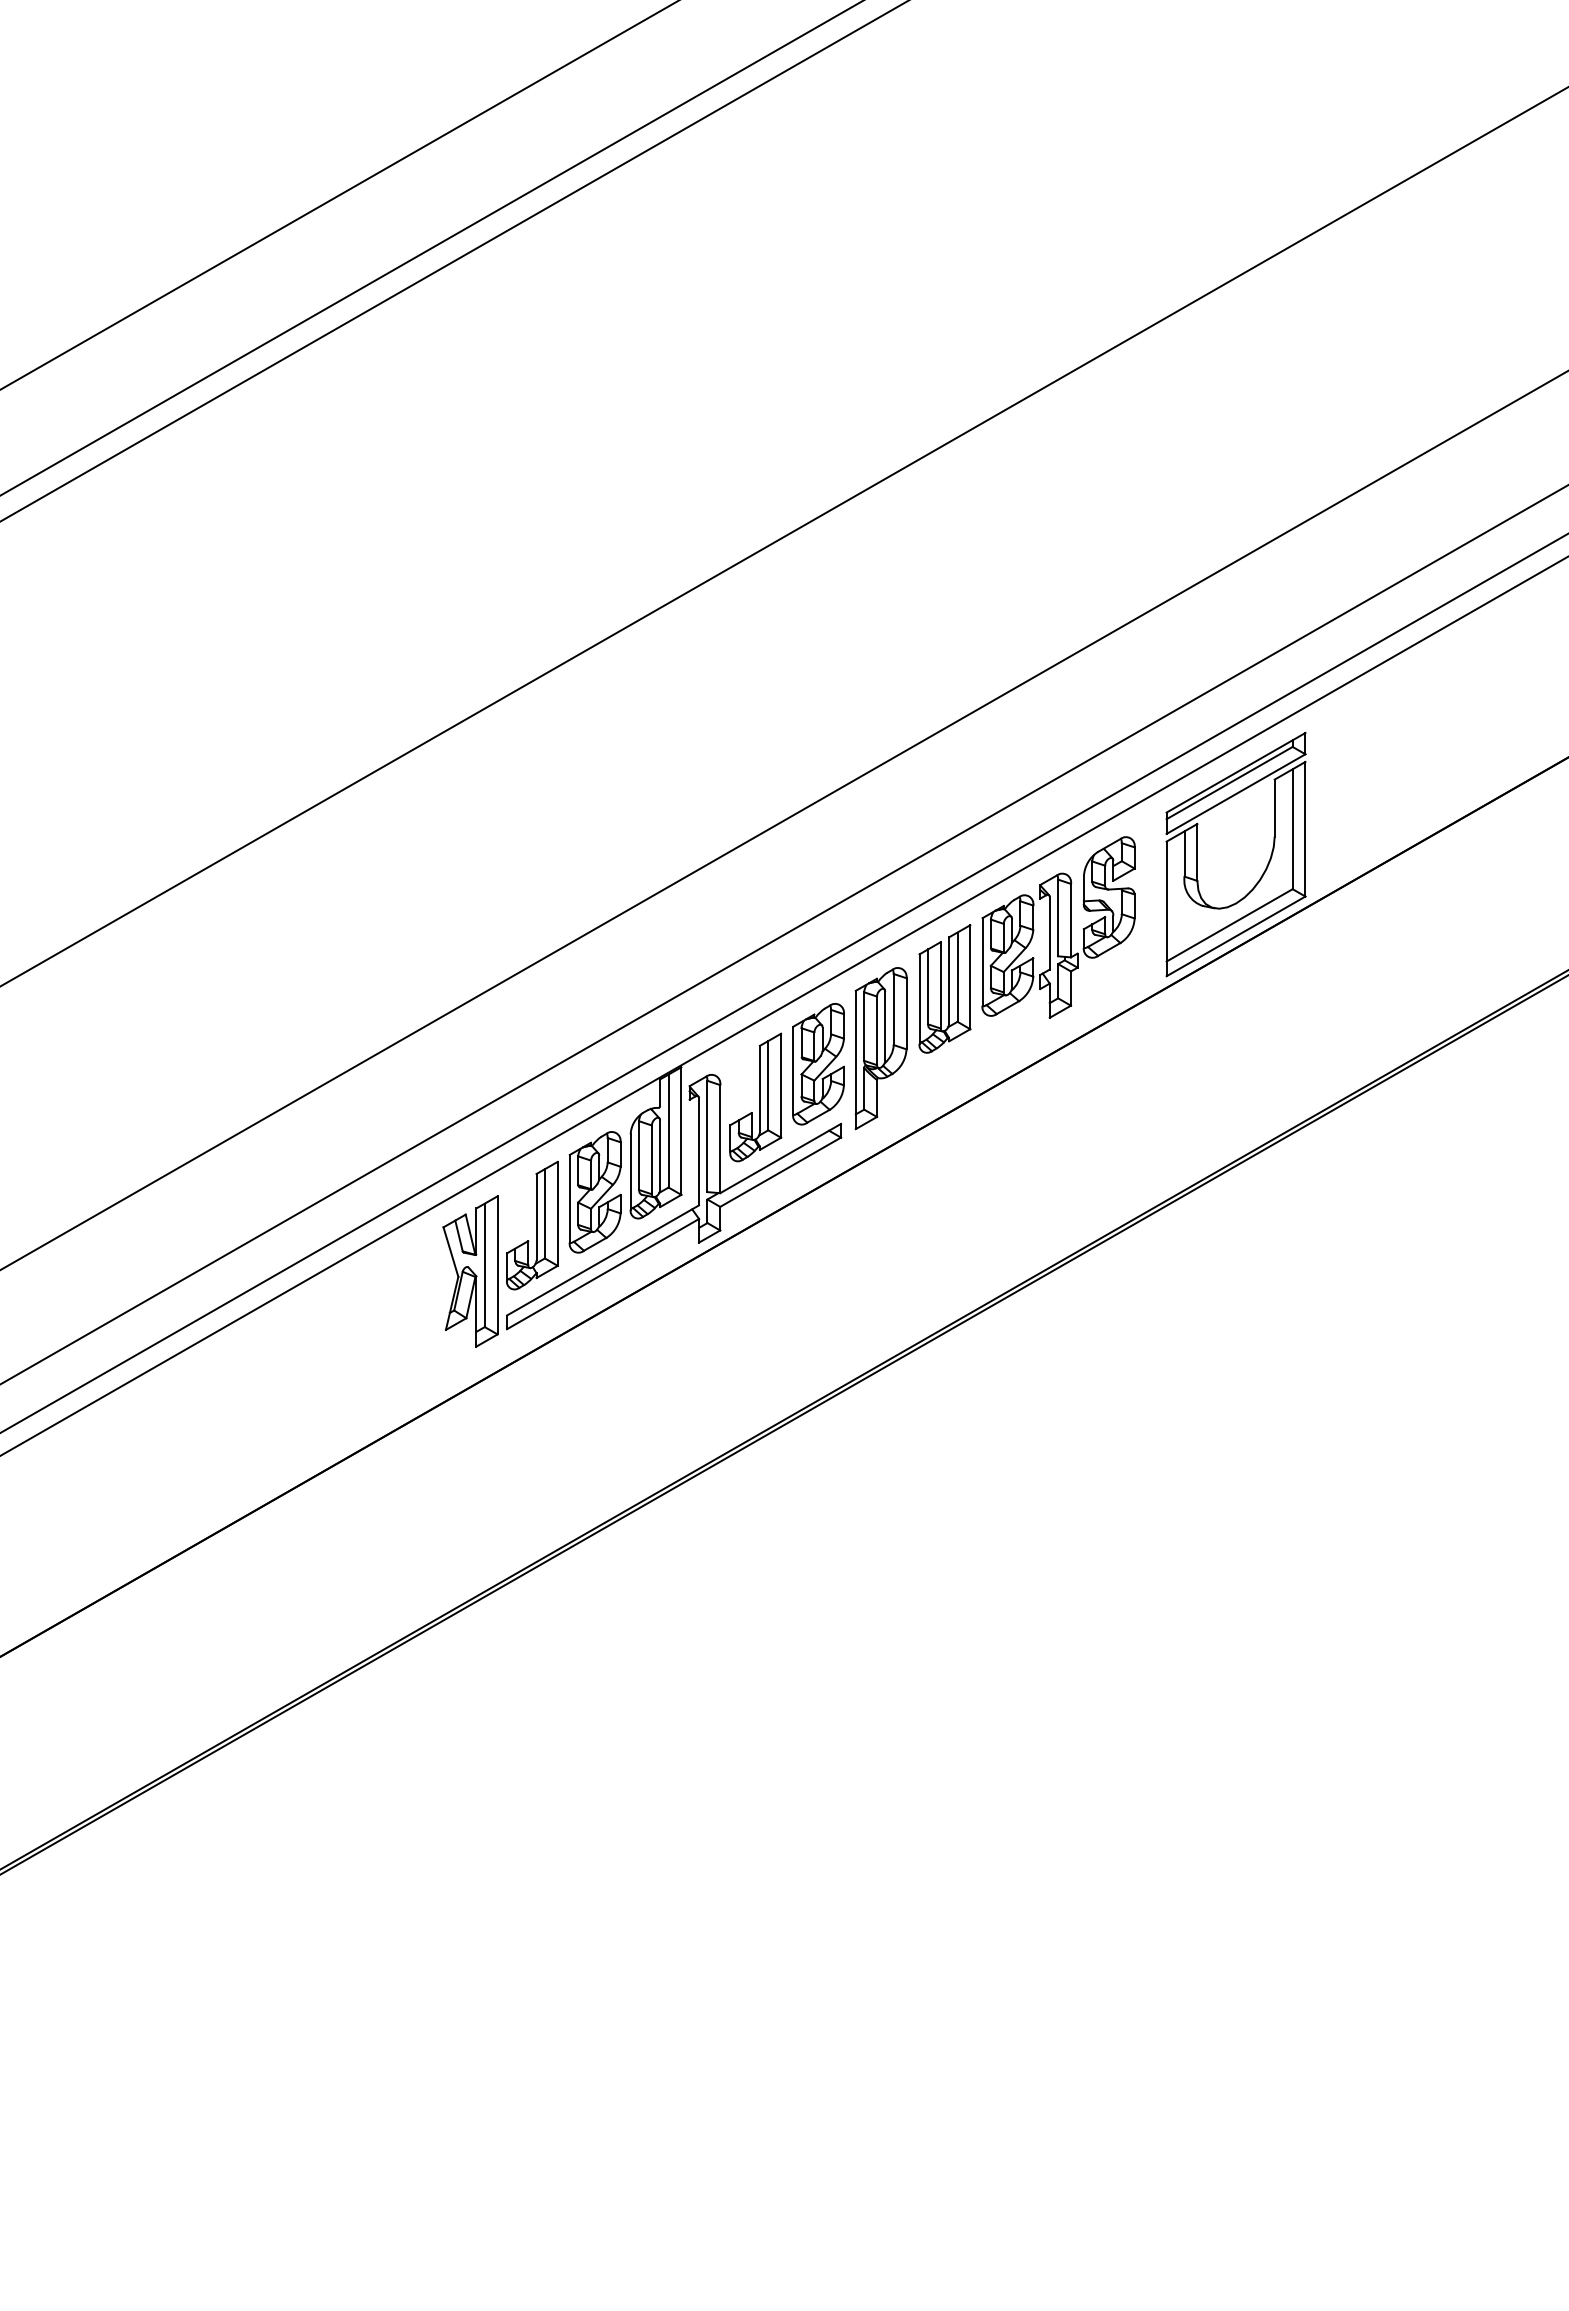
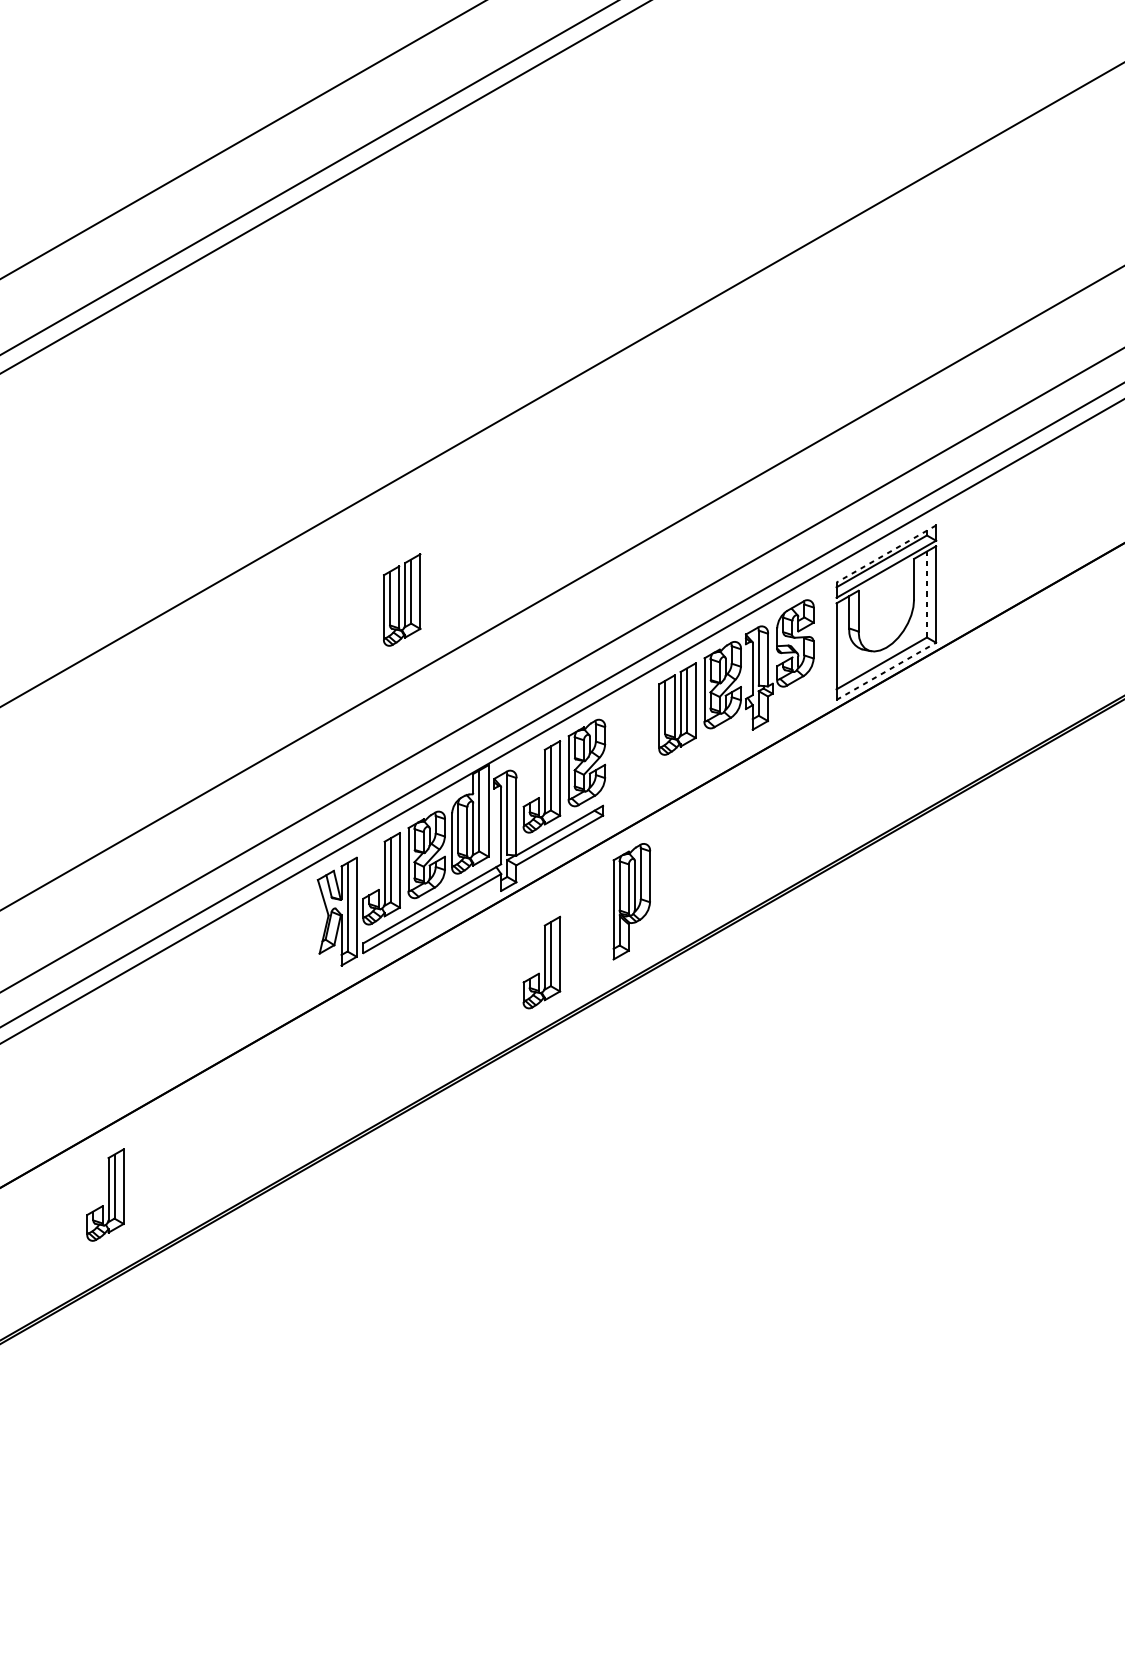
line: (1235, 773) -> (885, 554), solid -> dashed
line: (1292, 829) -> (926, 594), solid -> dashed
part: (560, 836) -> (401, 599), added
line: (1236, 936) -> (886, 671), solid -> dashed
part: (880, 1048) -> (631, 901), moved
part: (755, 1342) -> (541, 962), added
part: (147, 1666) -> (105, 1194), added

